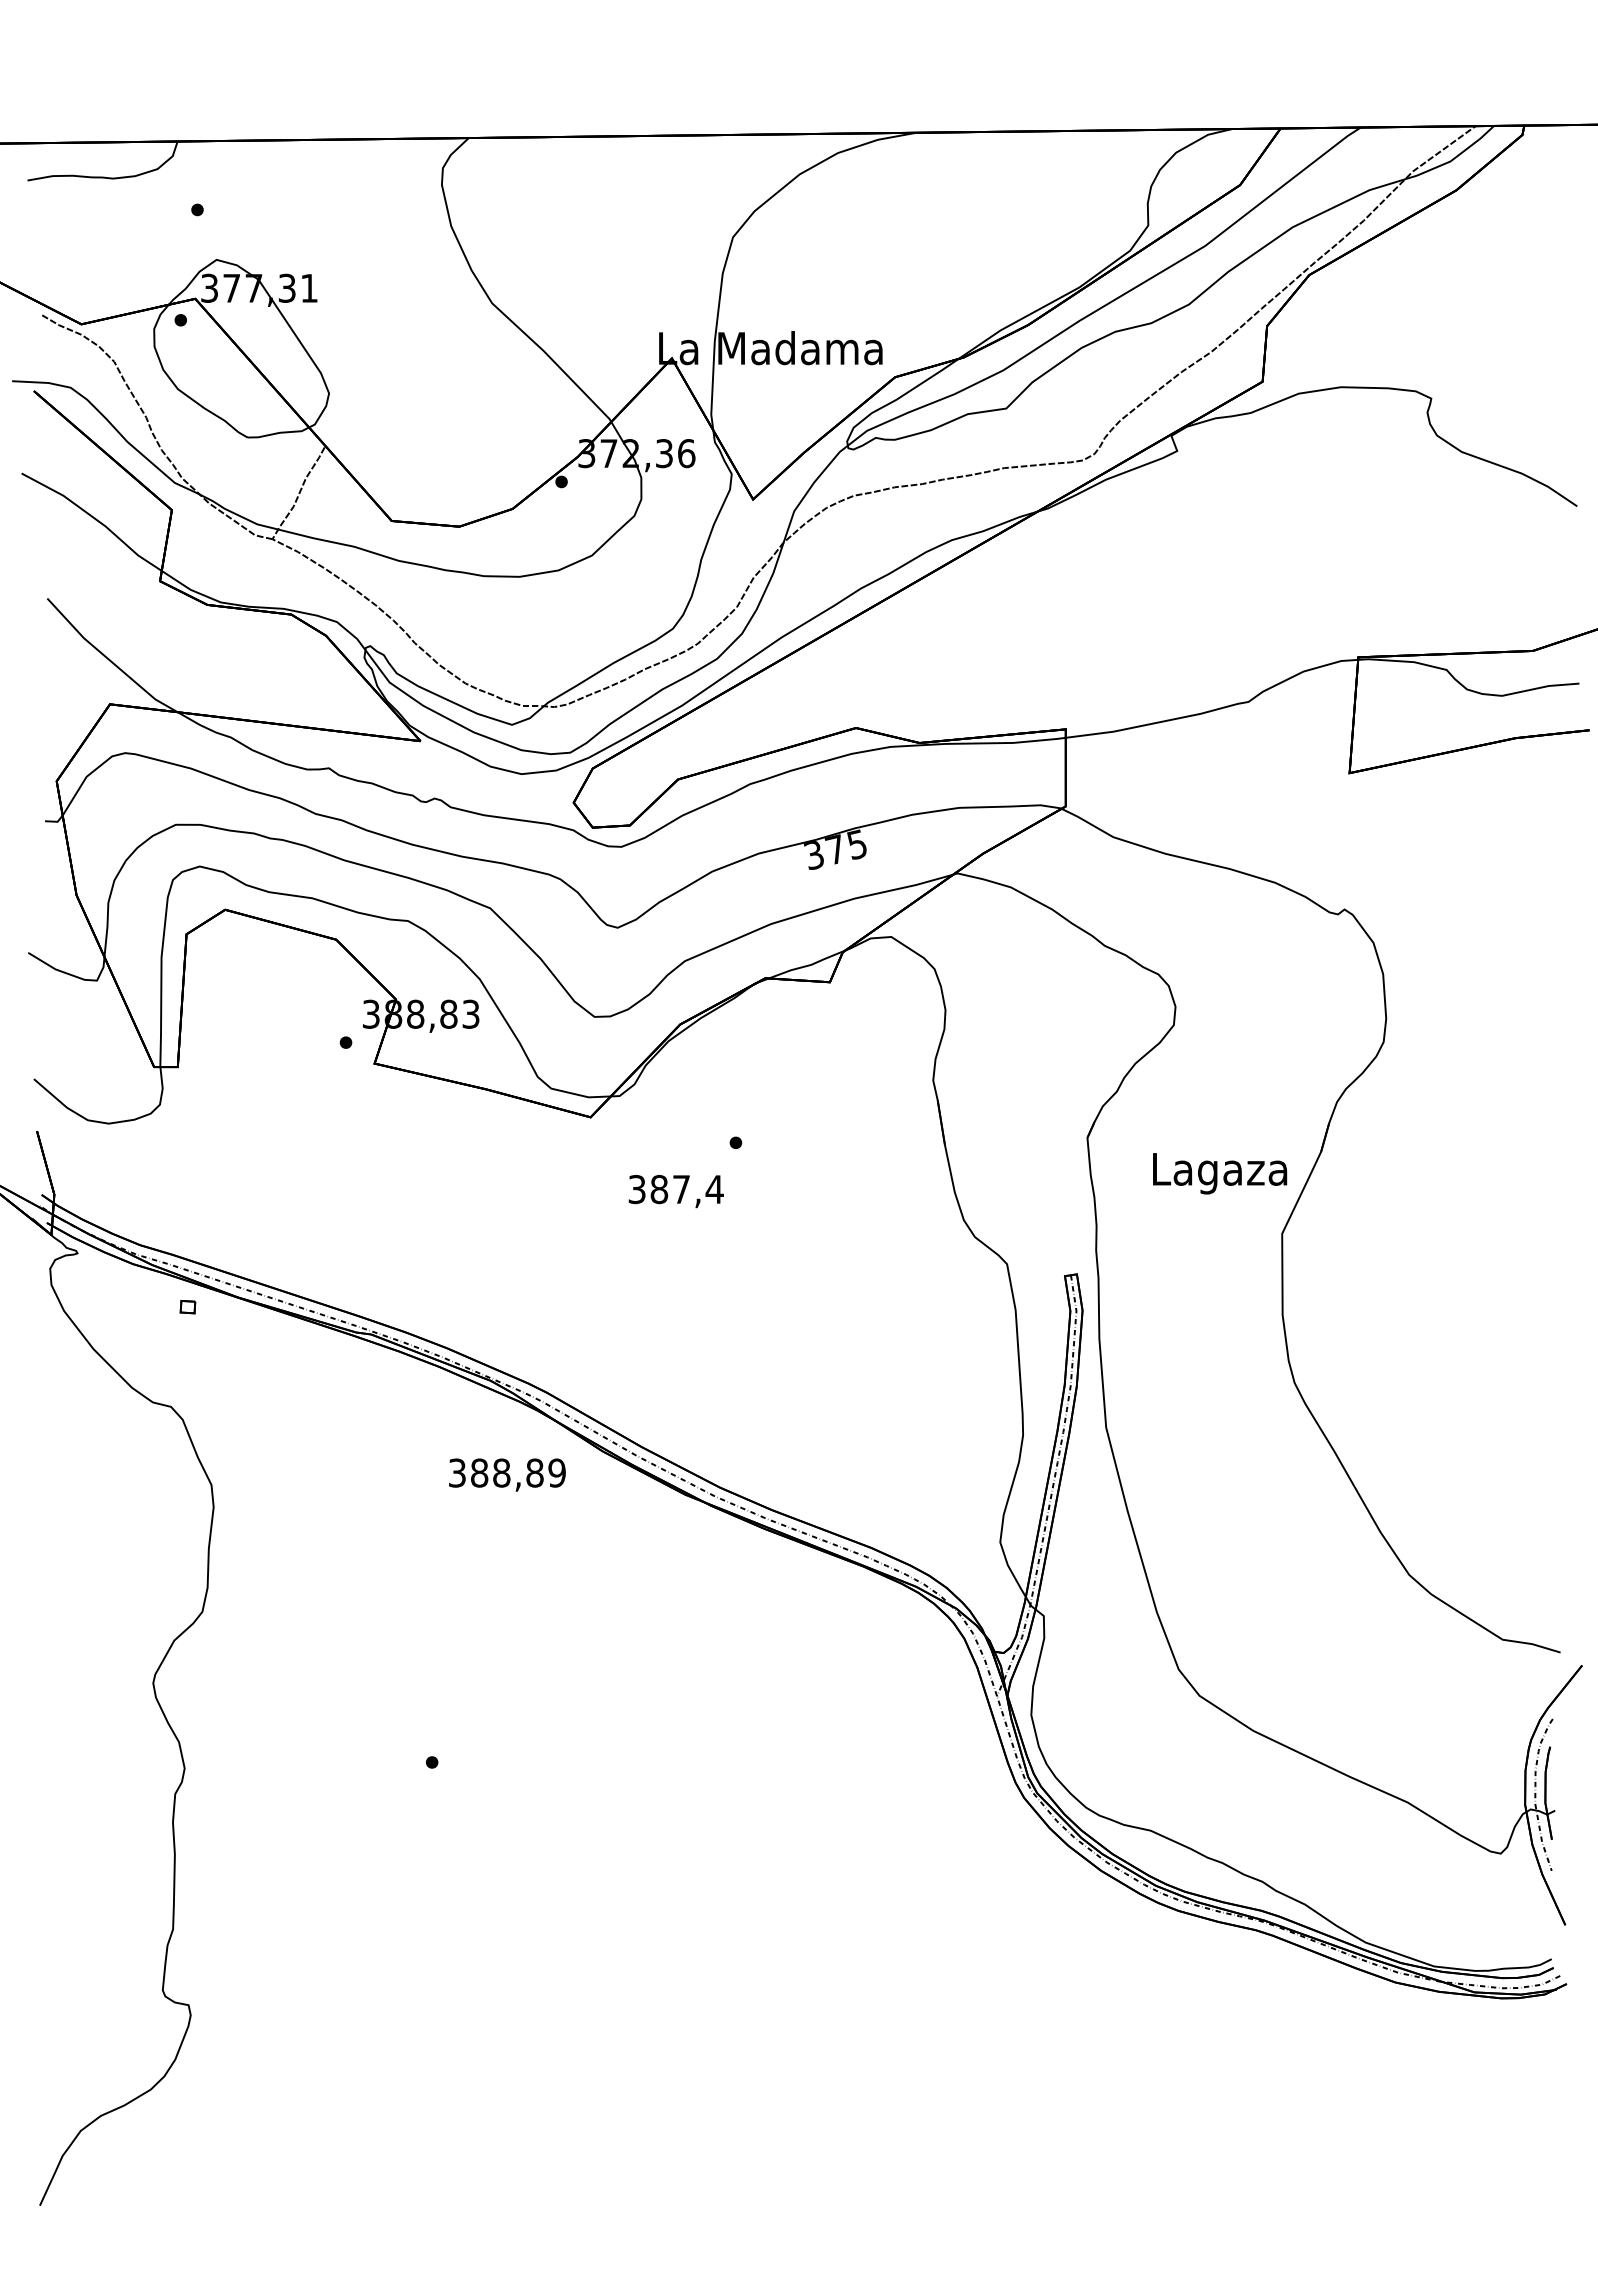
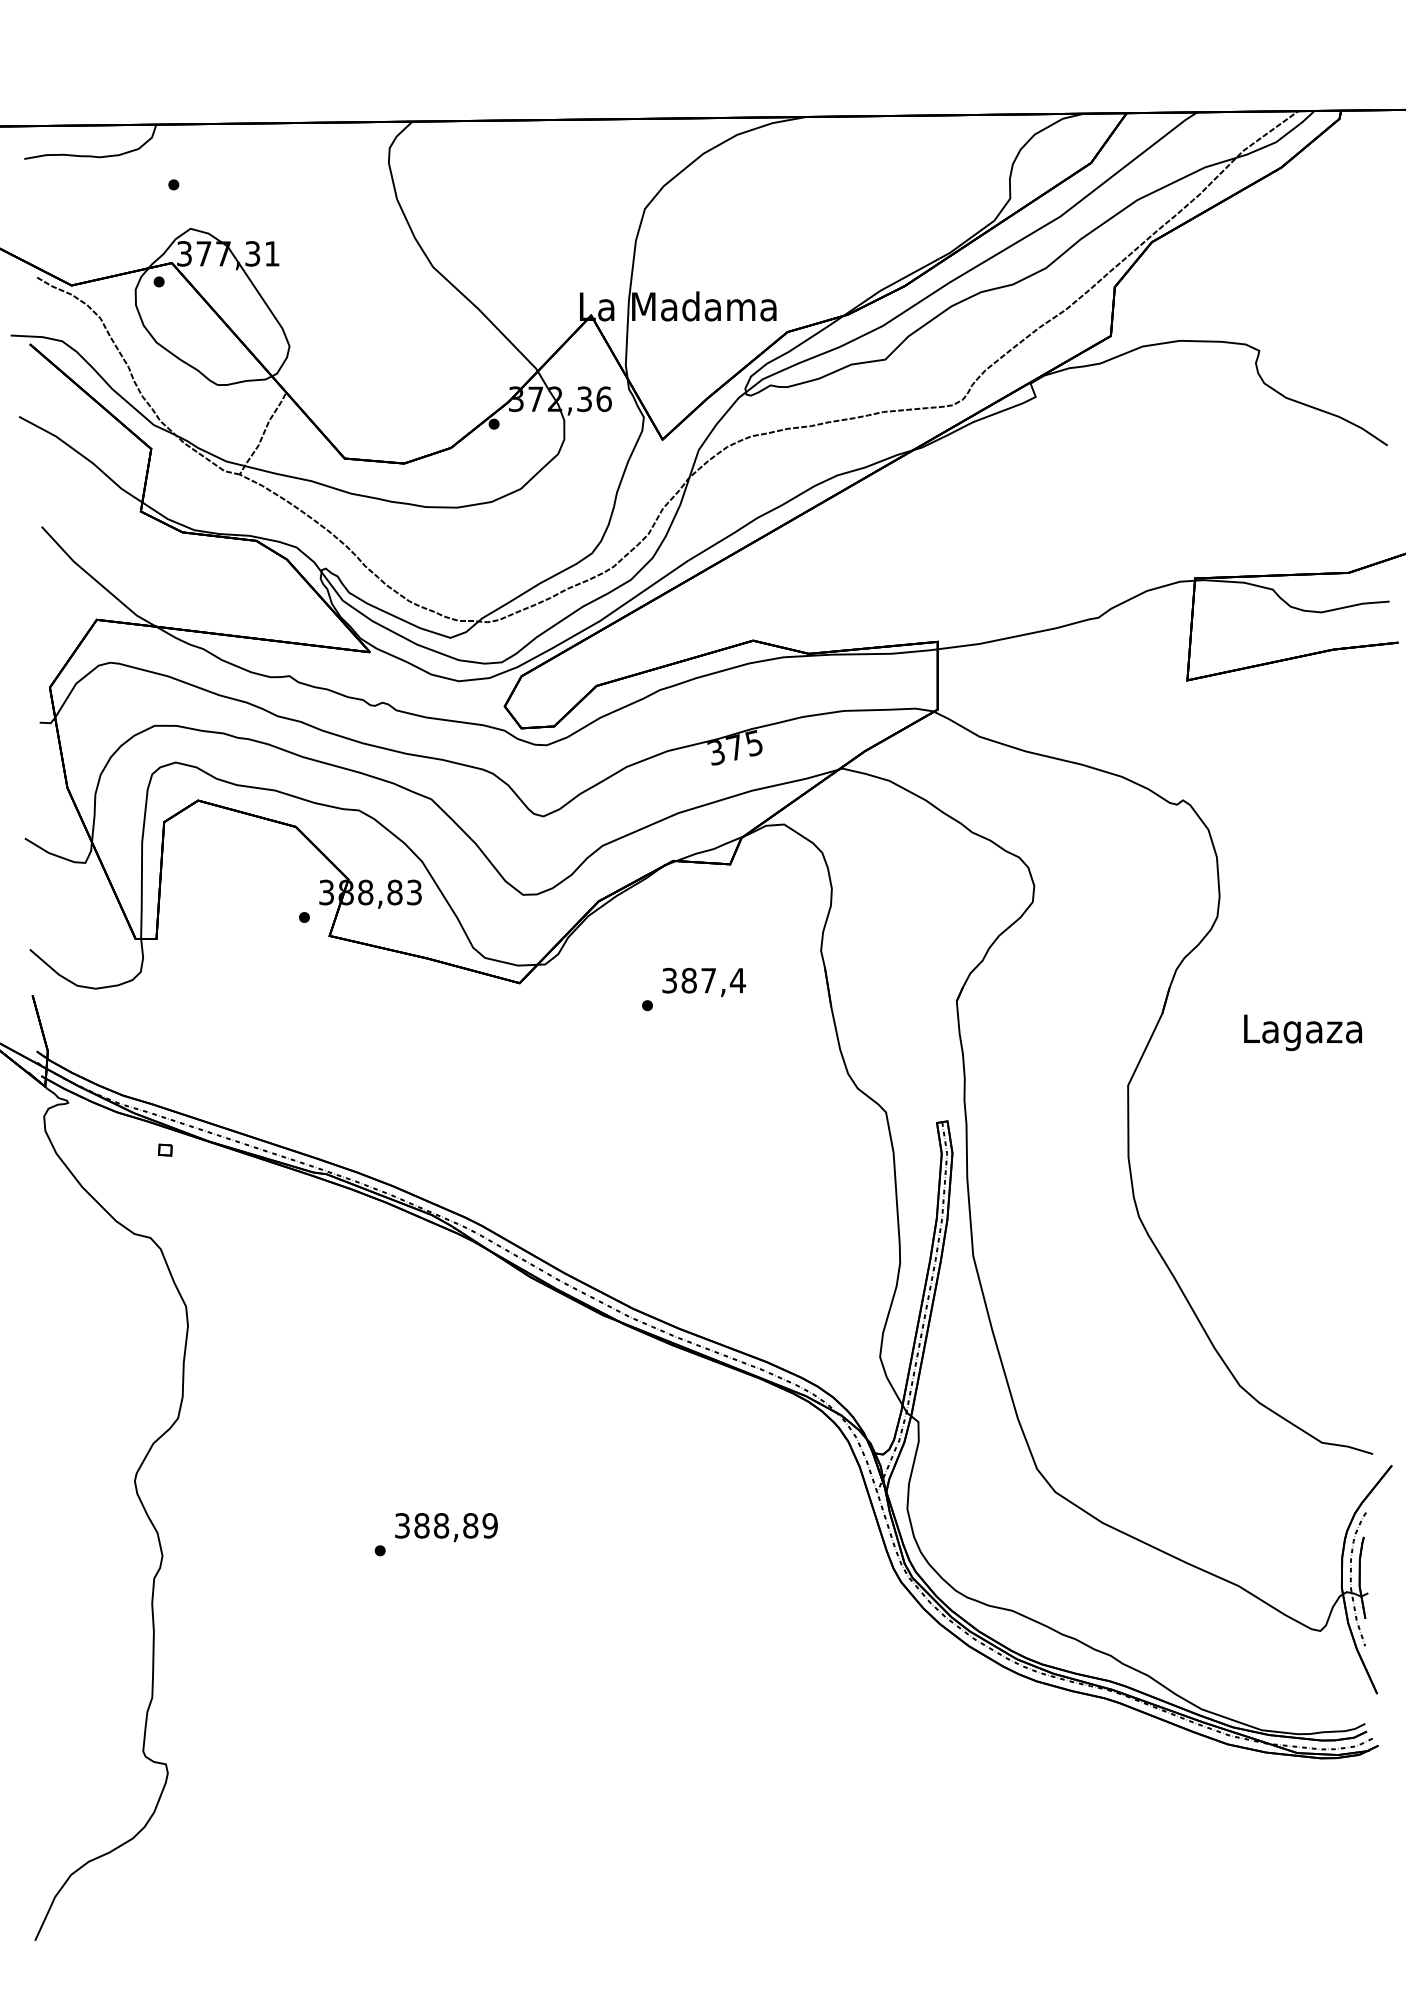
text: (1220, 1173) -> (1303, 1032), moved
text: (675, 1191) -> (703, 982), moved
text: (507, 1474) -> (446, 1527), moved

